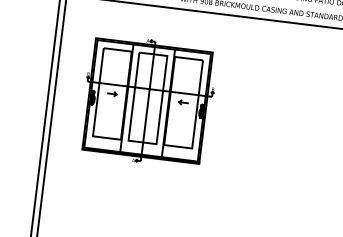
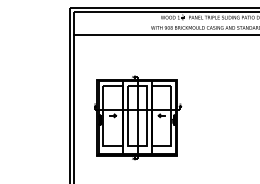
part: (149, 101) -> (138, 117), moved

